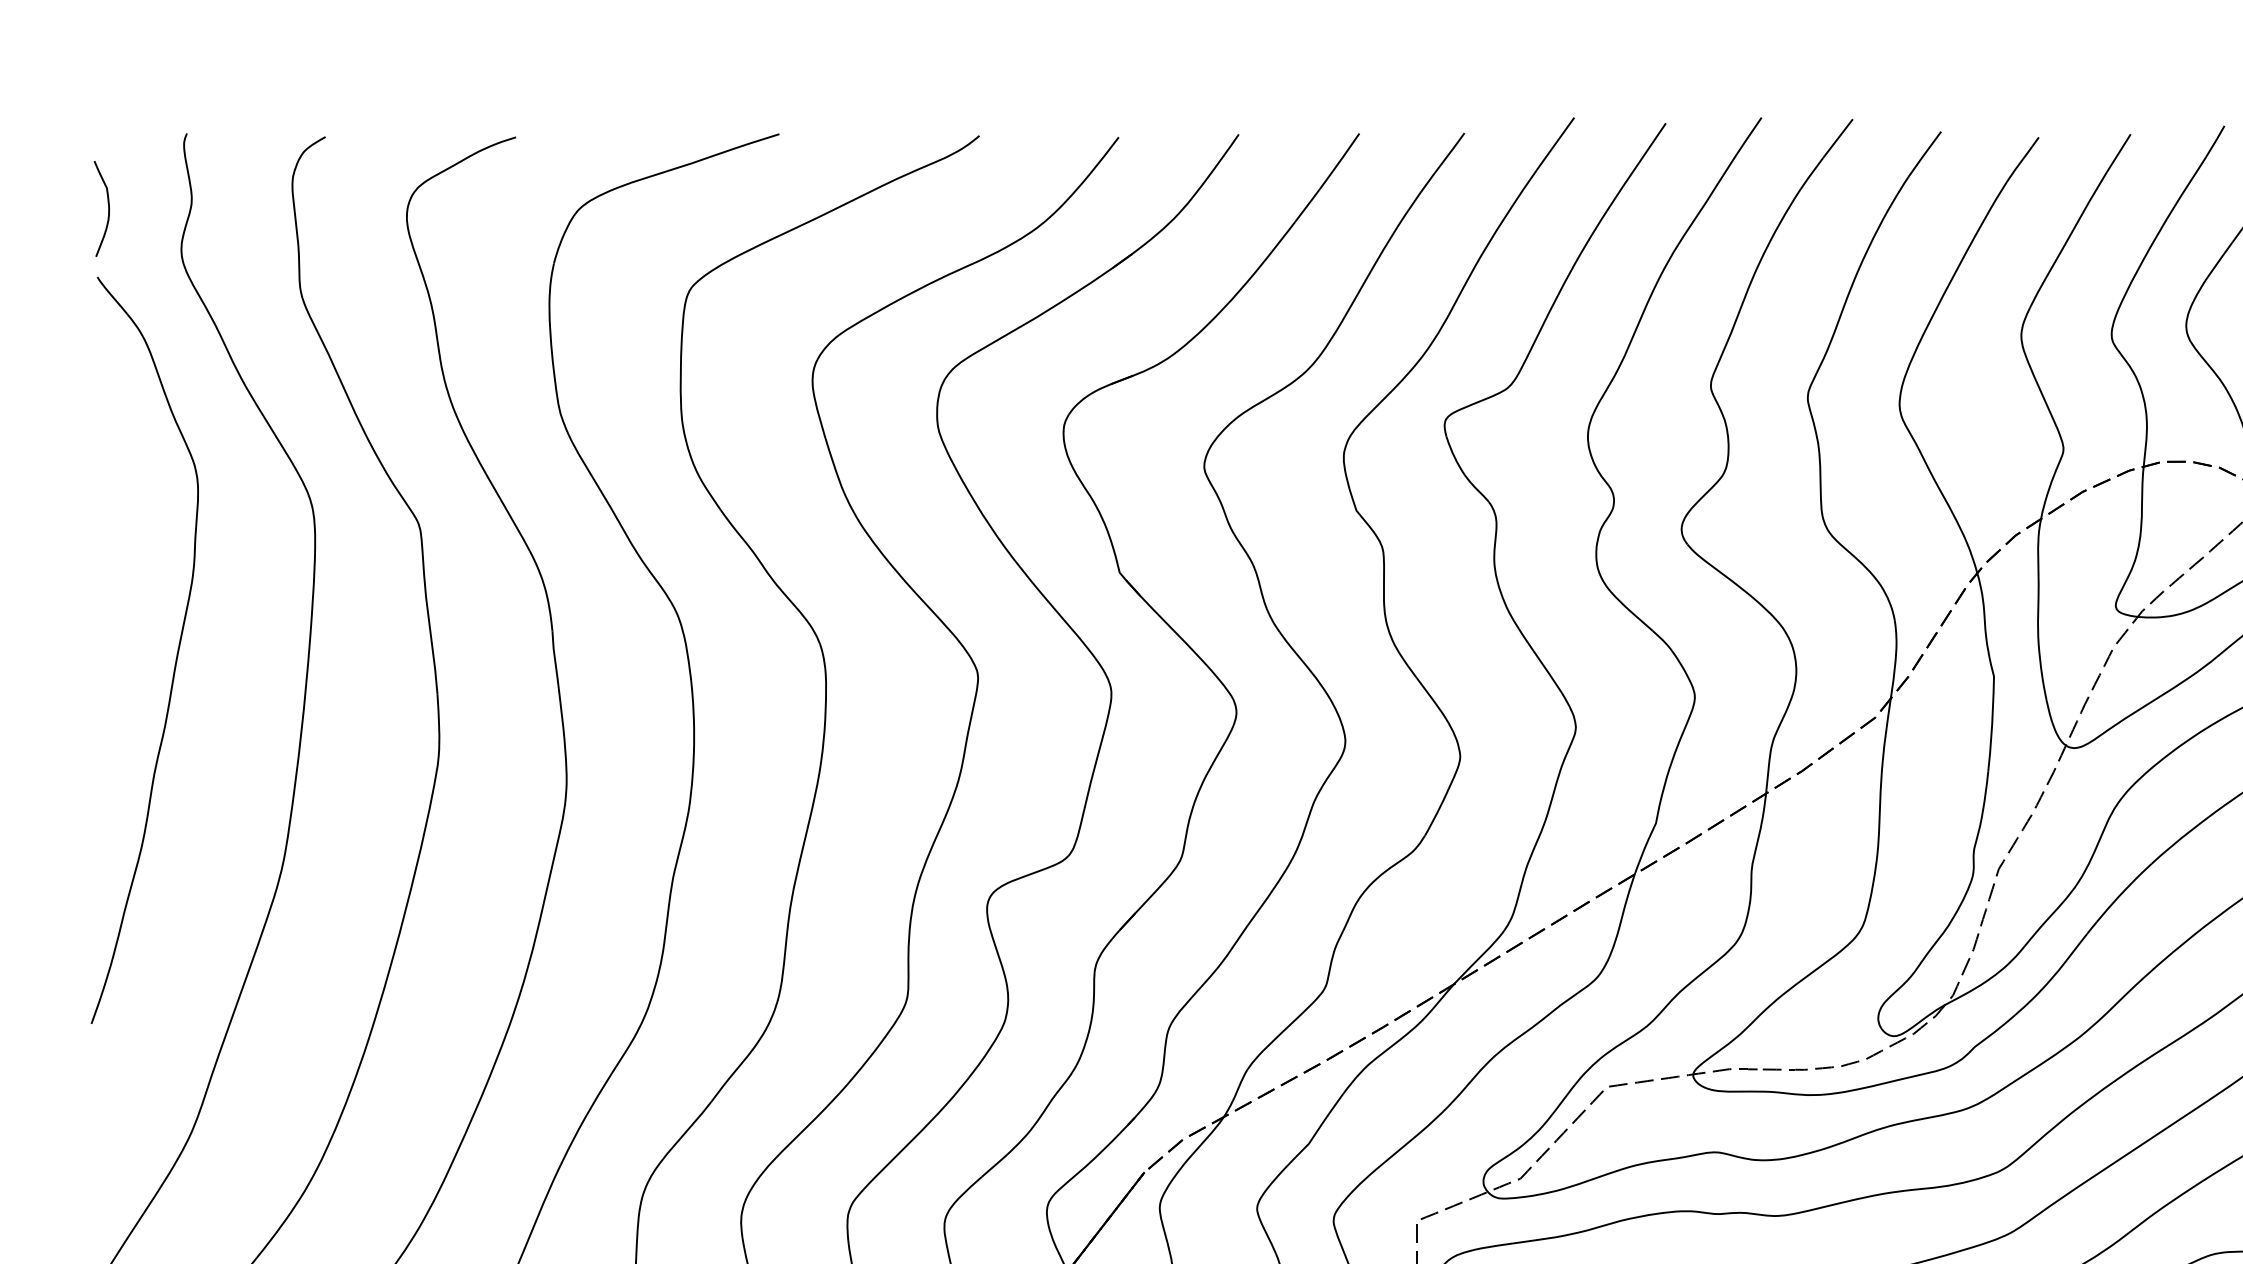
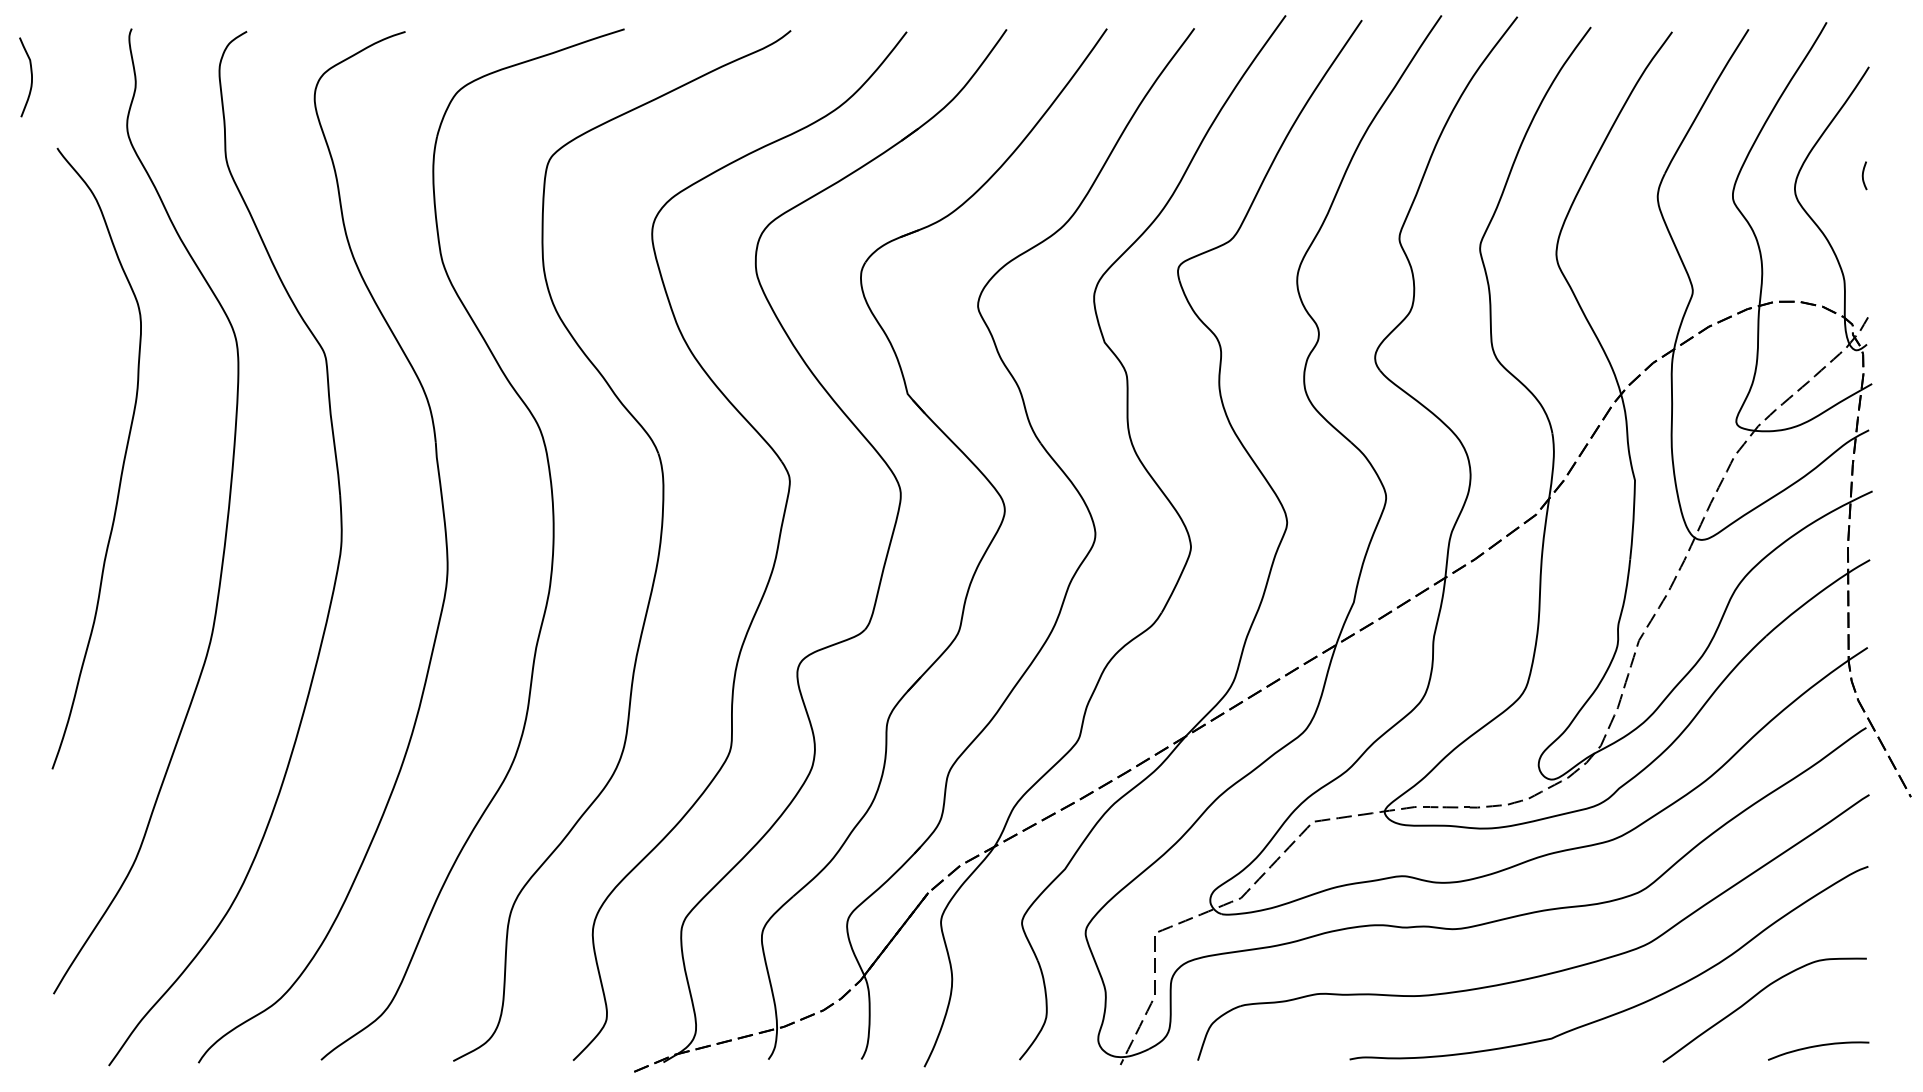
curve: (108, 209) -> (31, 77), moved

